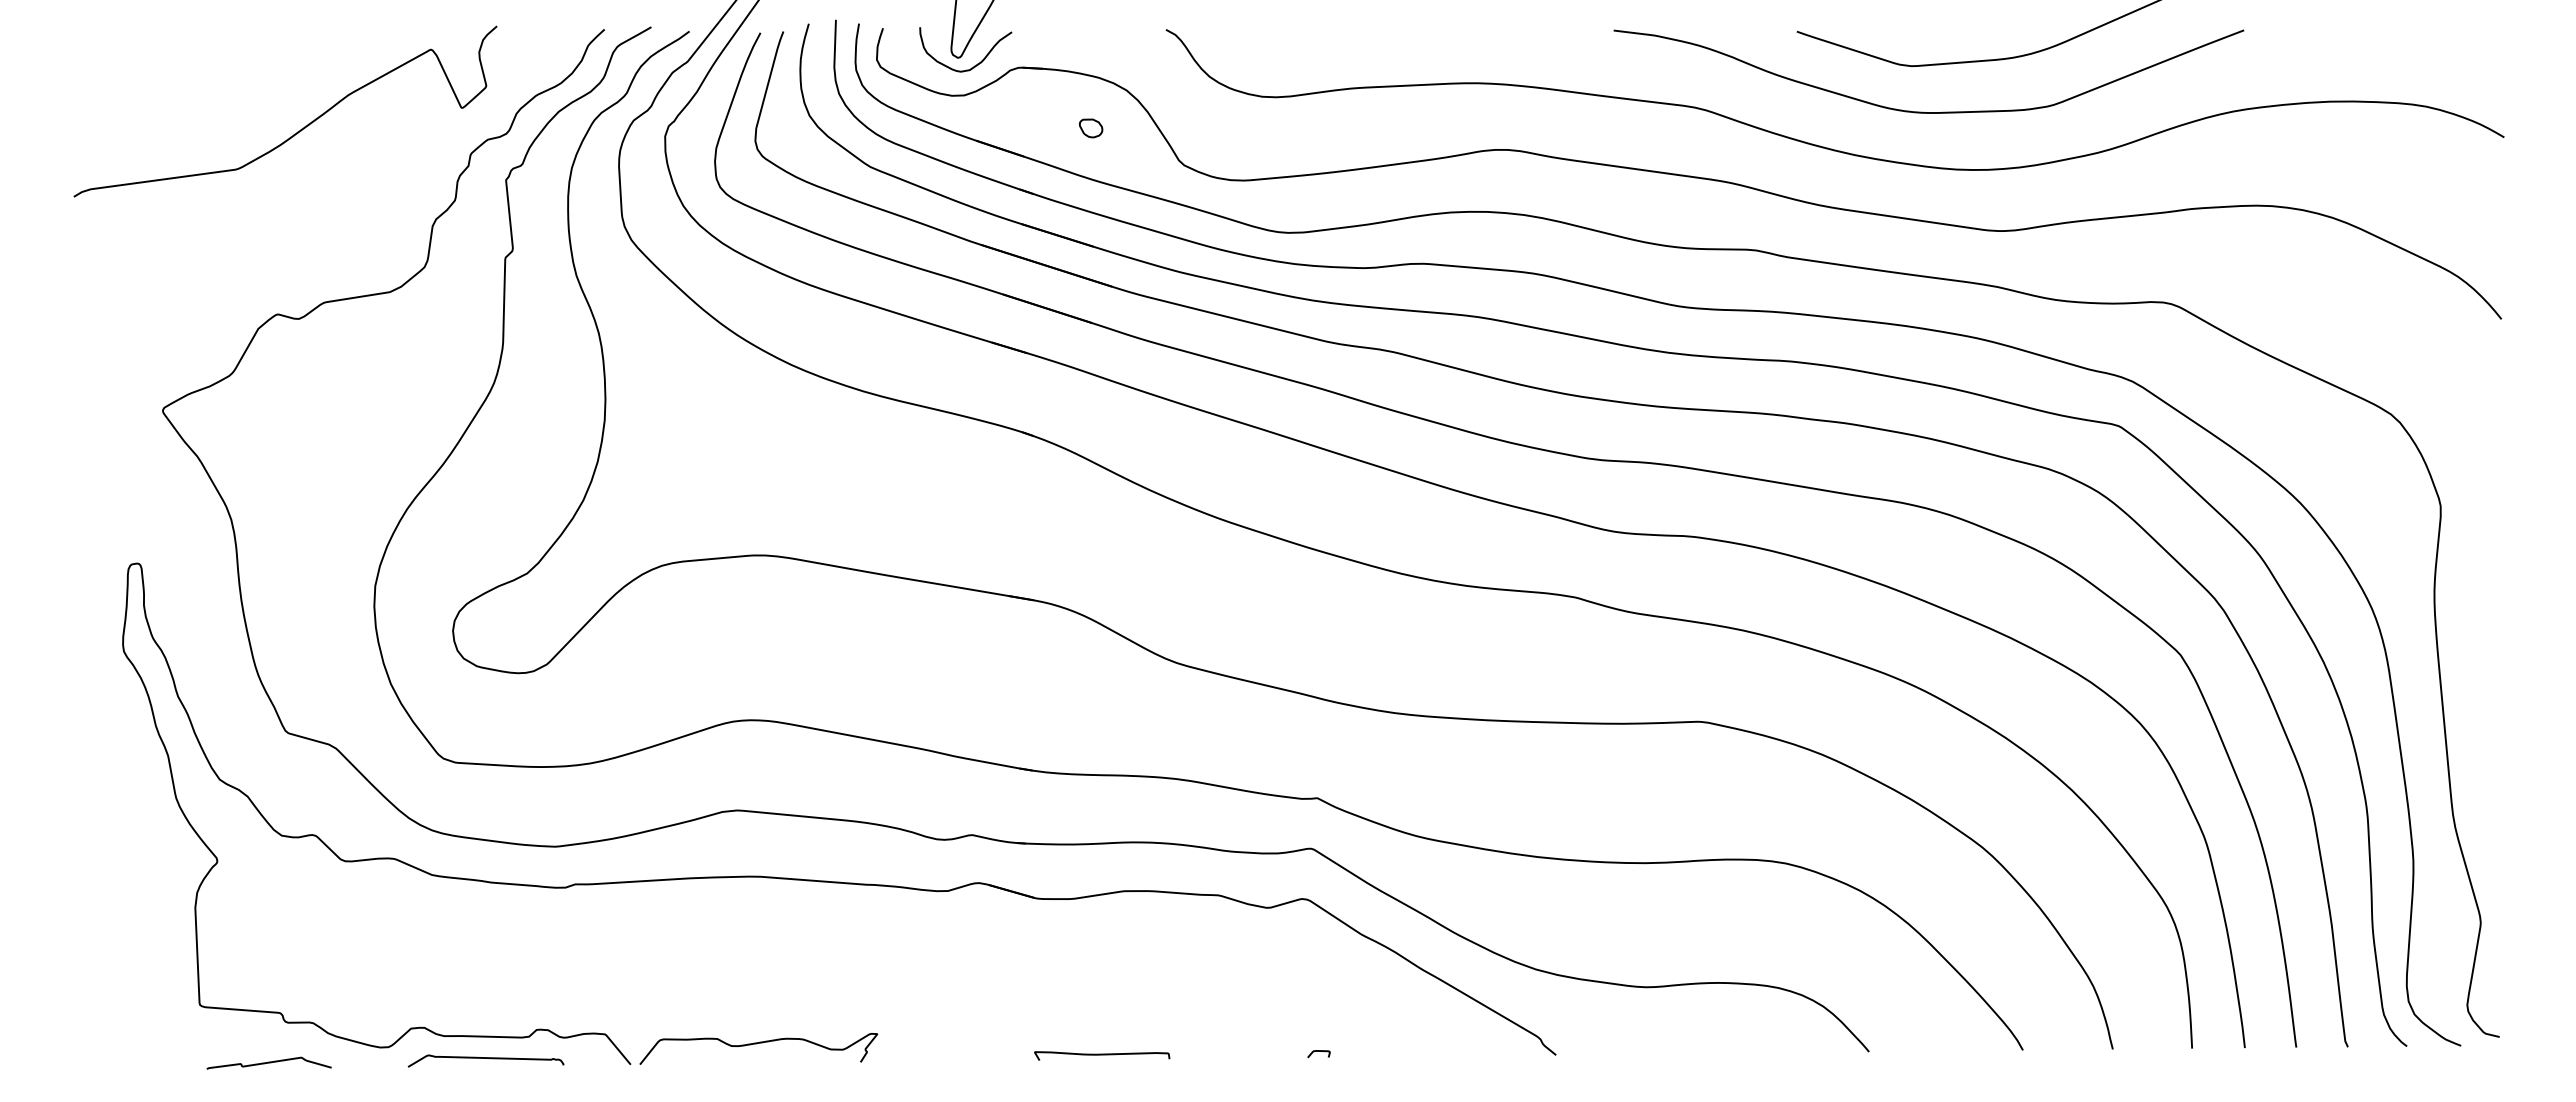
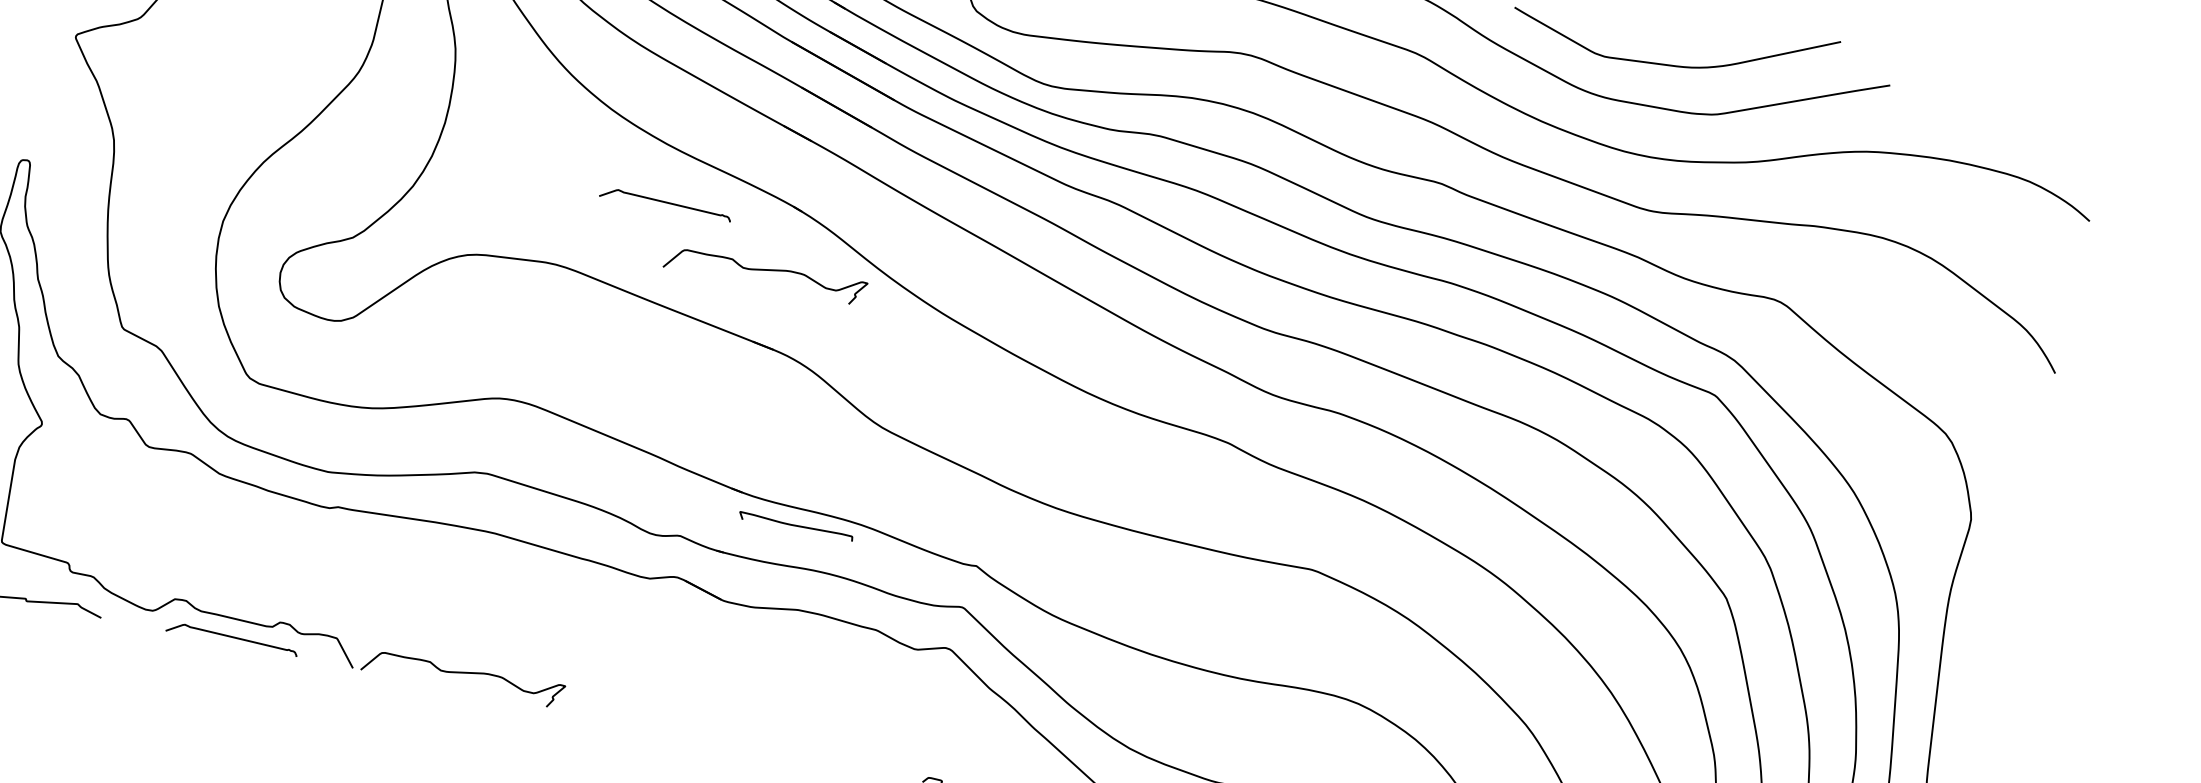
curve: (875, 458) -> (665, 202), added
curve: (1005, 512) -> (765, 271), added
curve: (1102, 1055) -> (796, 526), moved

